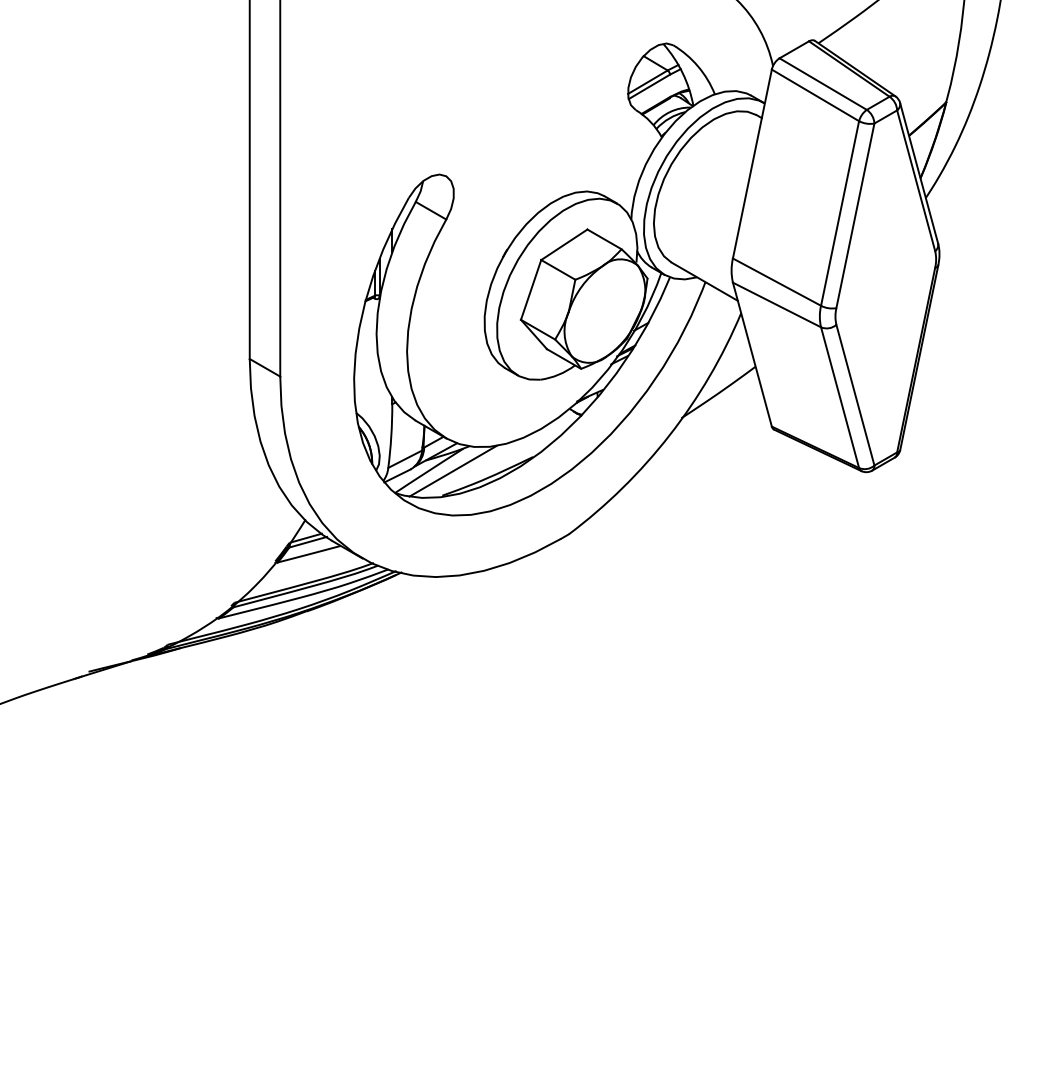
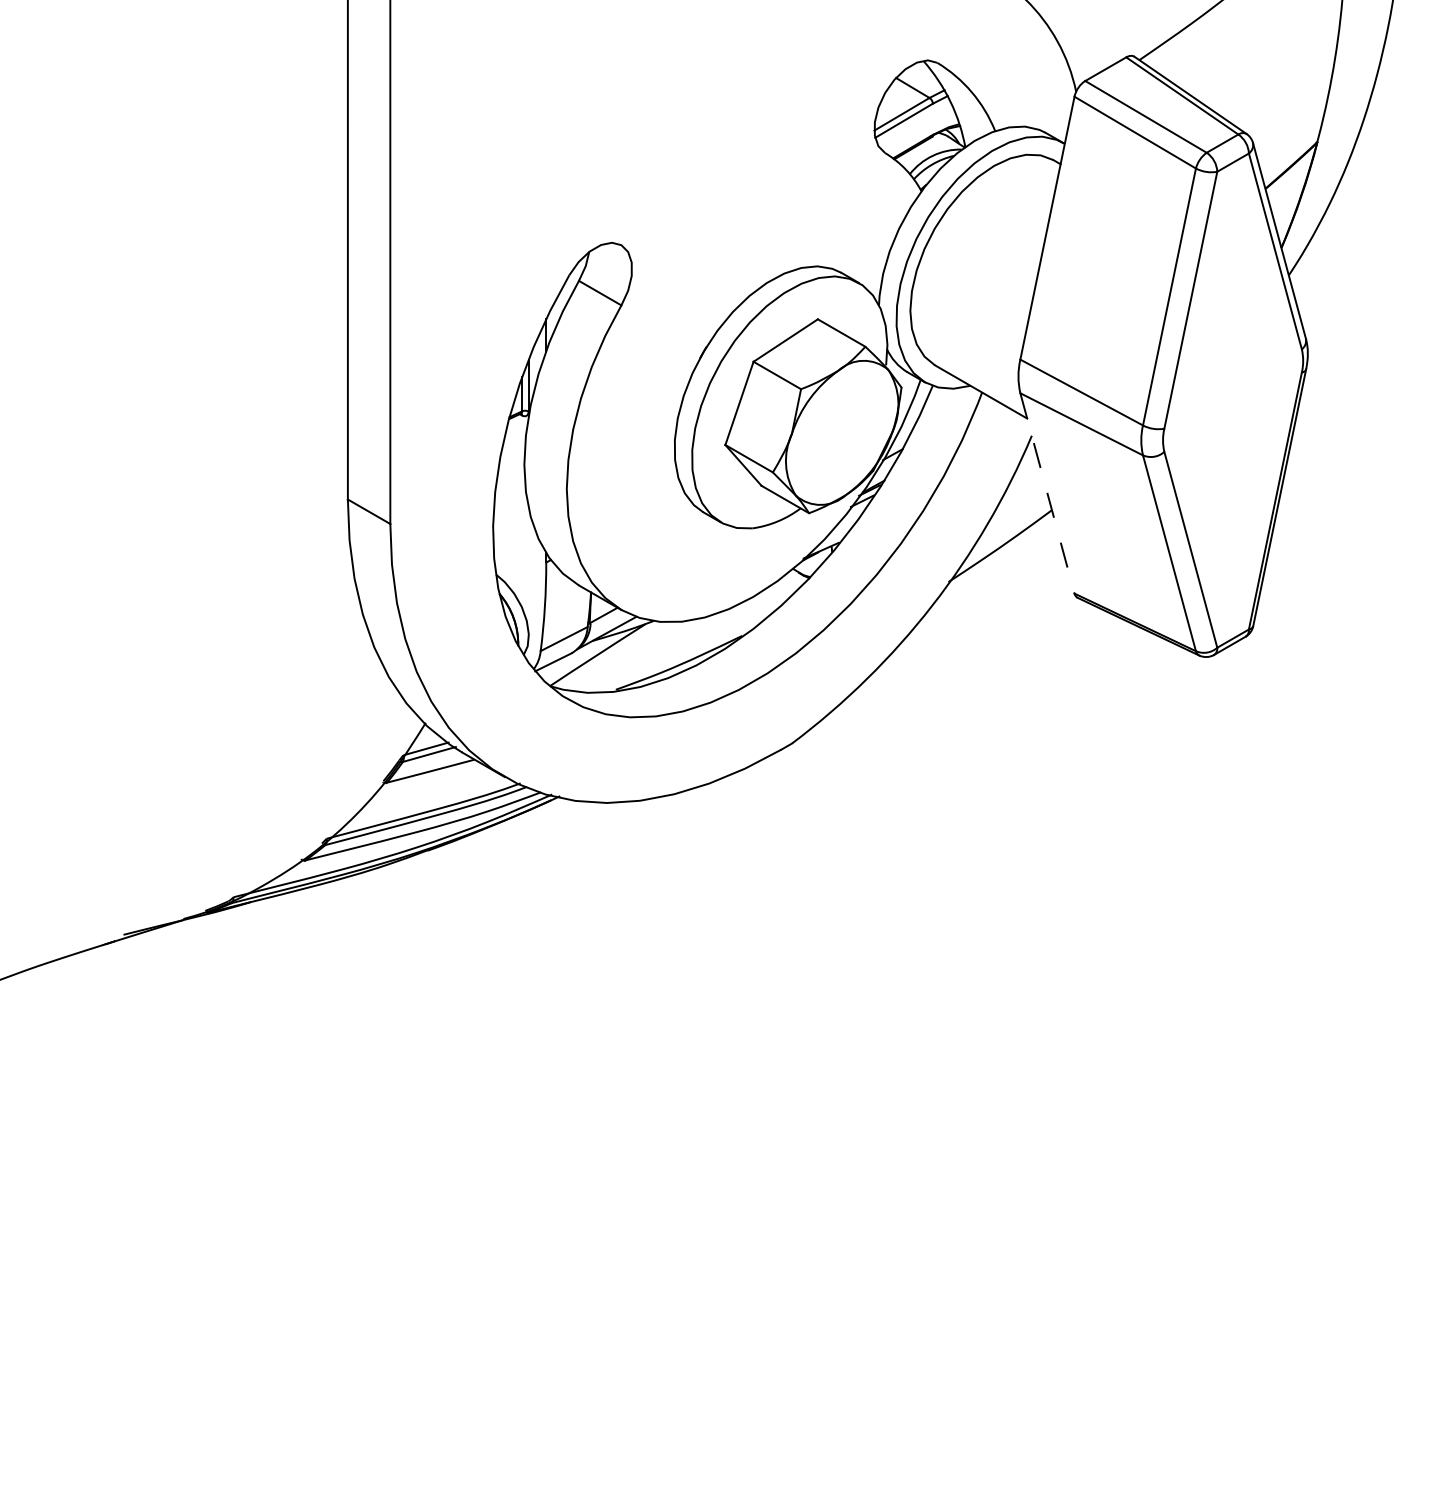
line: (752, 354) -> (1047, 493), solid -> dashed
line: (452, 471) -> (630, 655), removed

